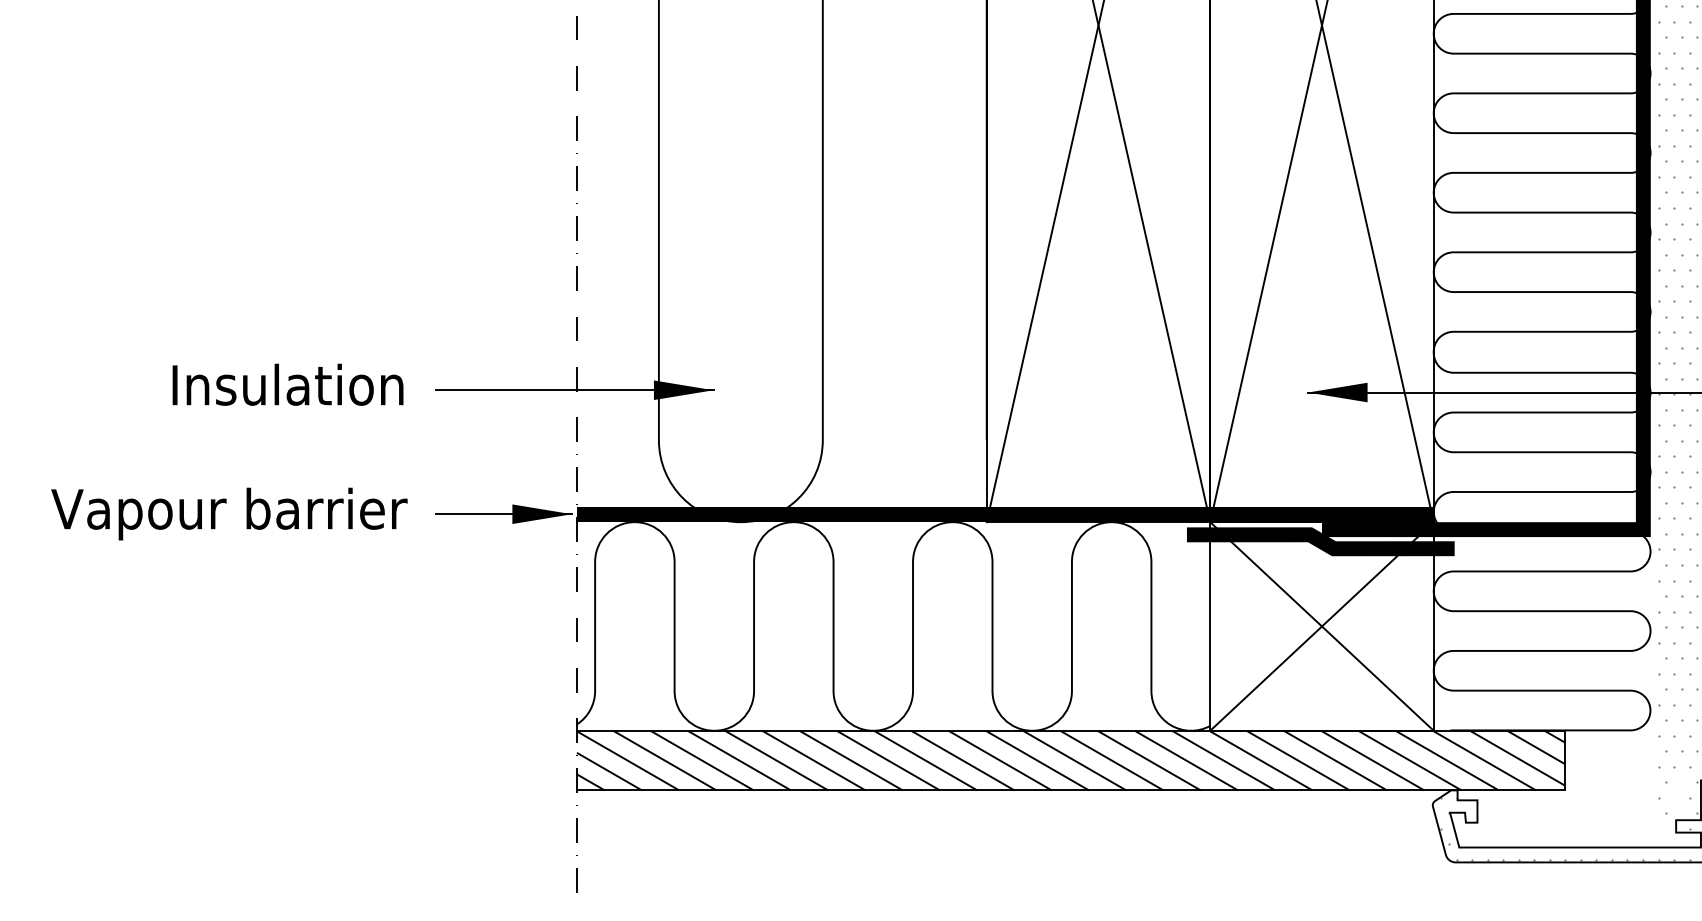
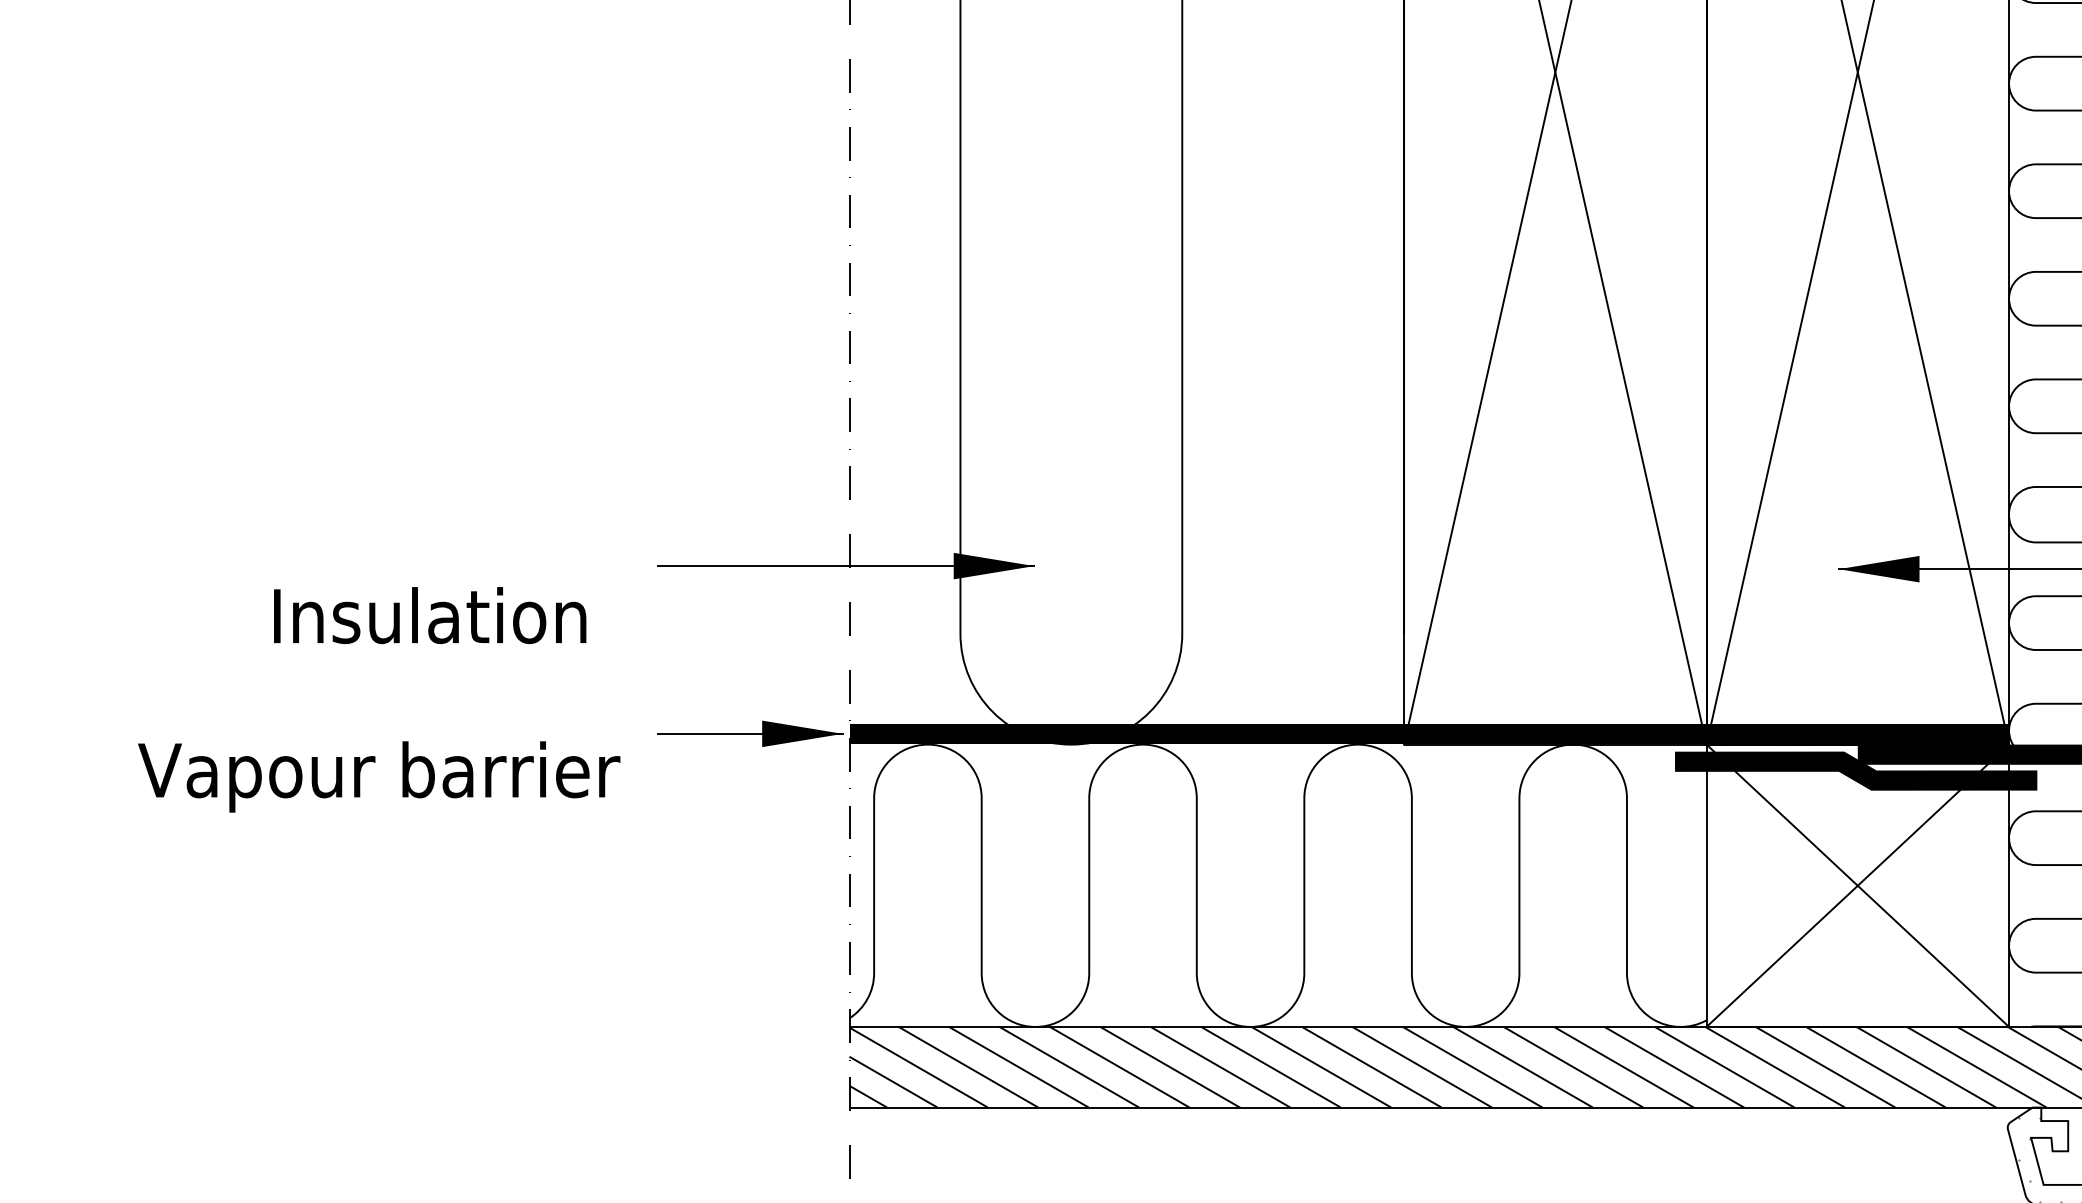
text: (287, 384) -> (429, 615), moved
text: (229, 513) -> (379, 776), moved

